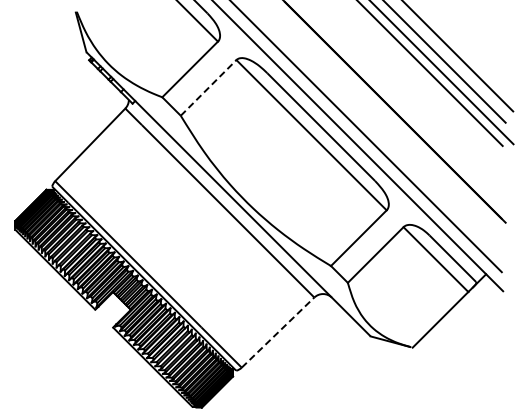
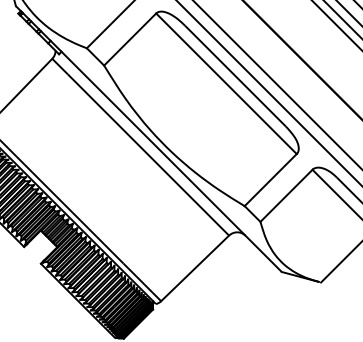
line: (208, 87) -> (130, 39), dashed -> solid
line: (278, 332) -> (195, 268), dashed -> solid

